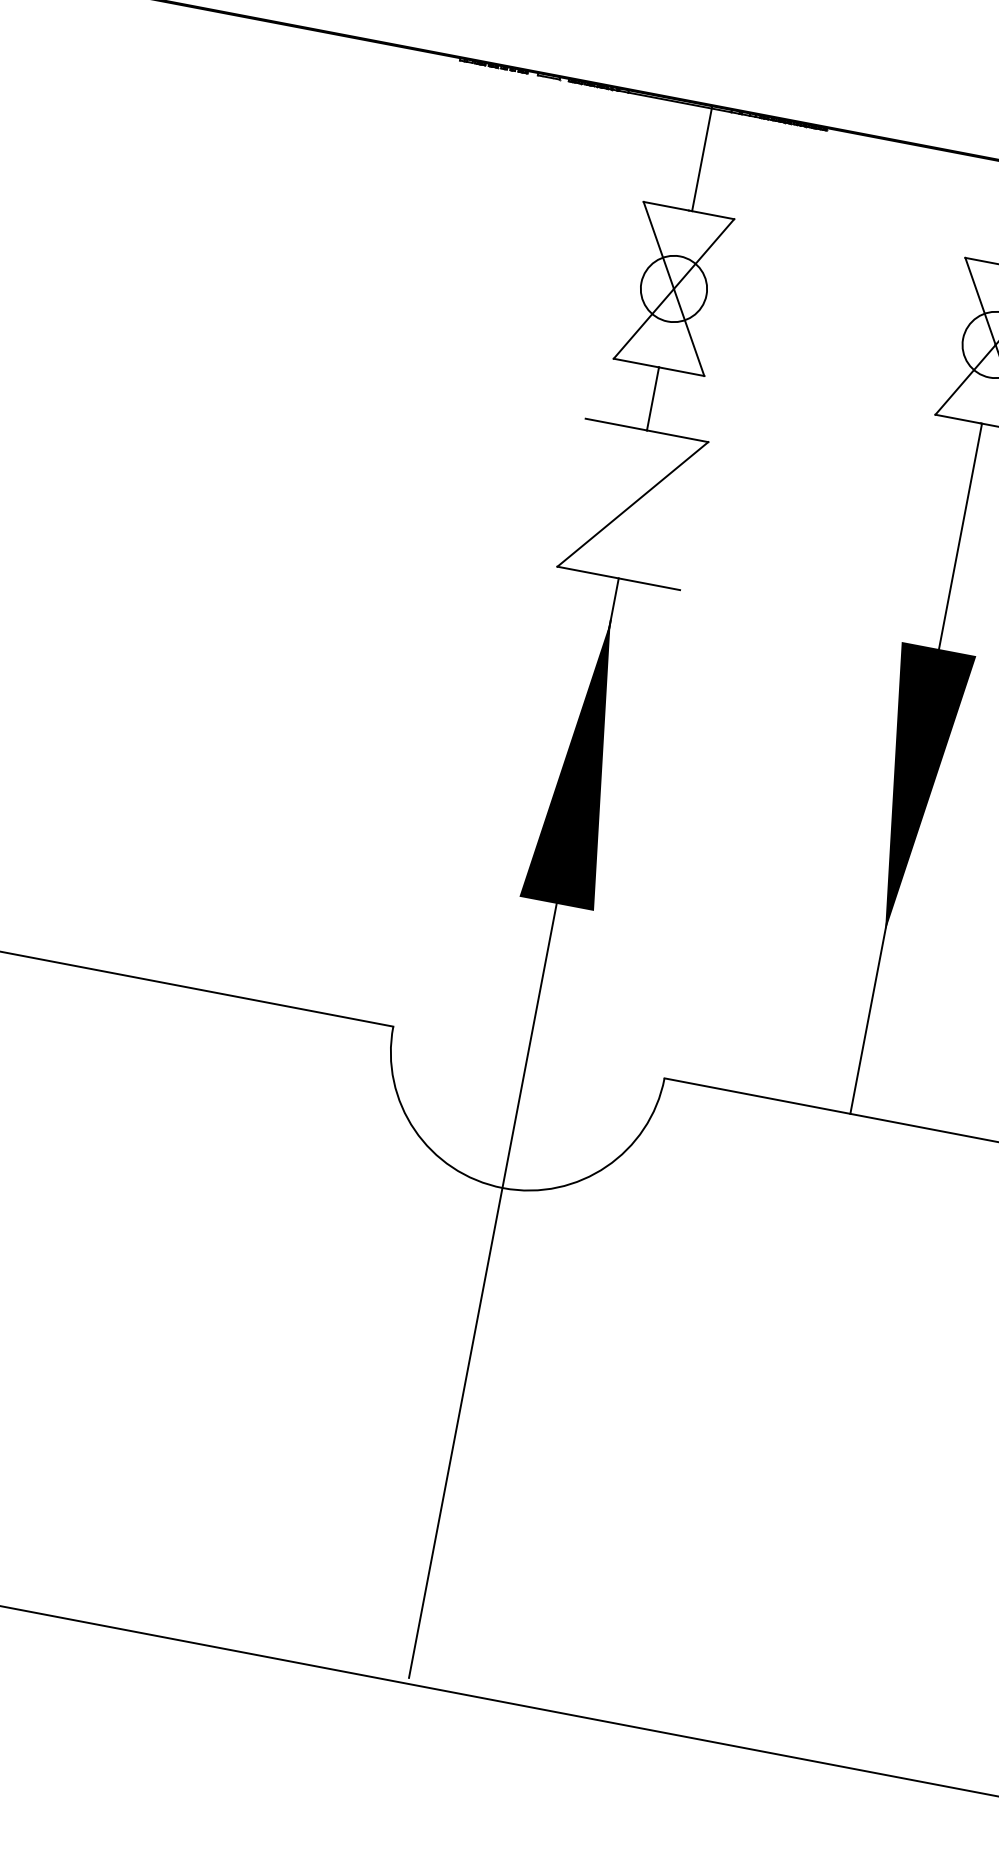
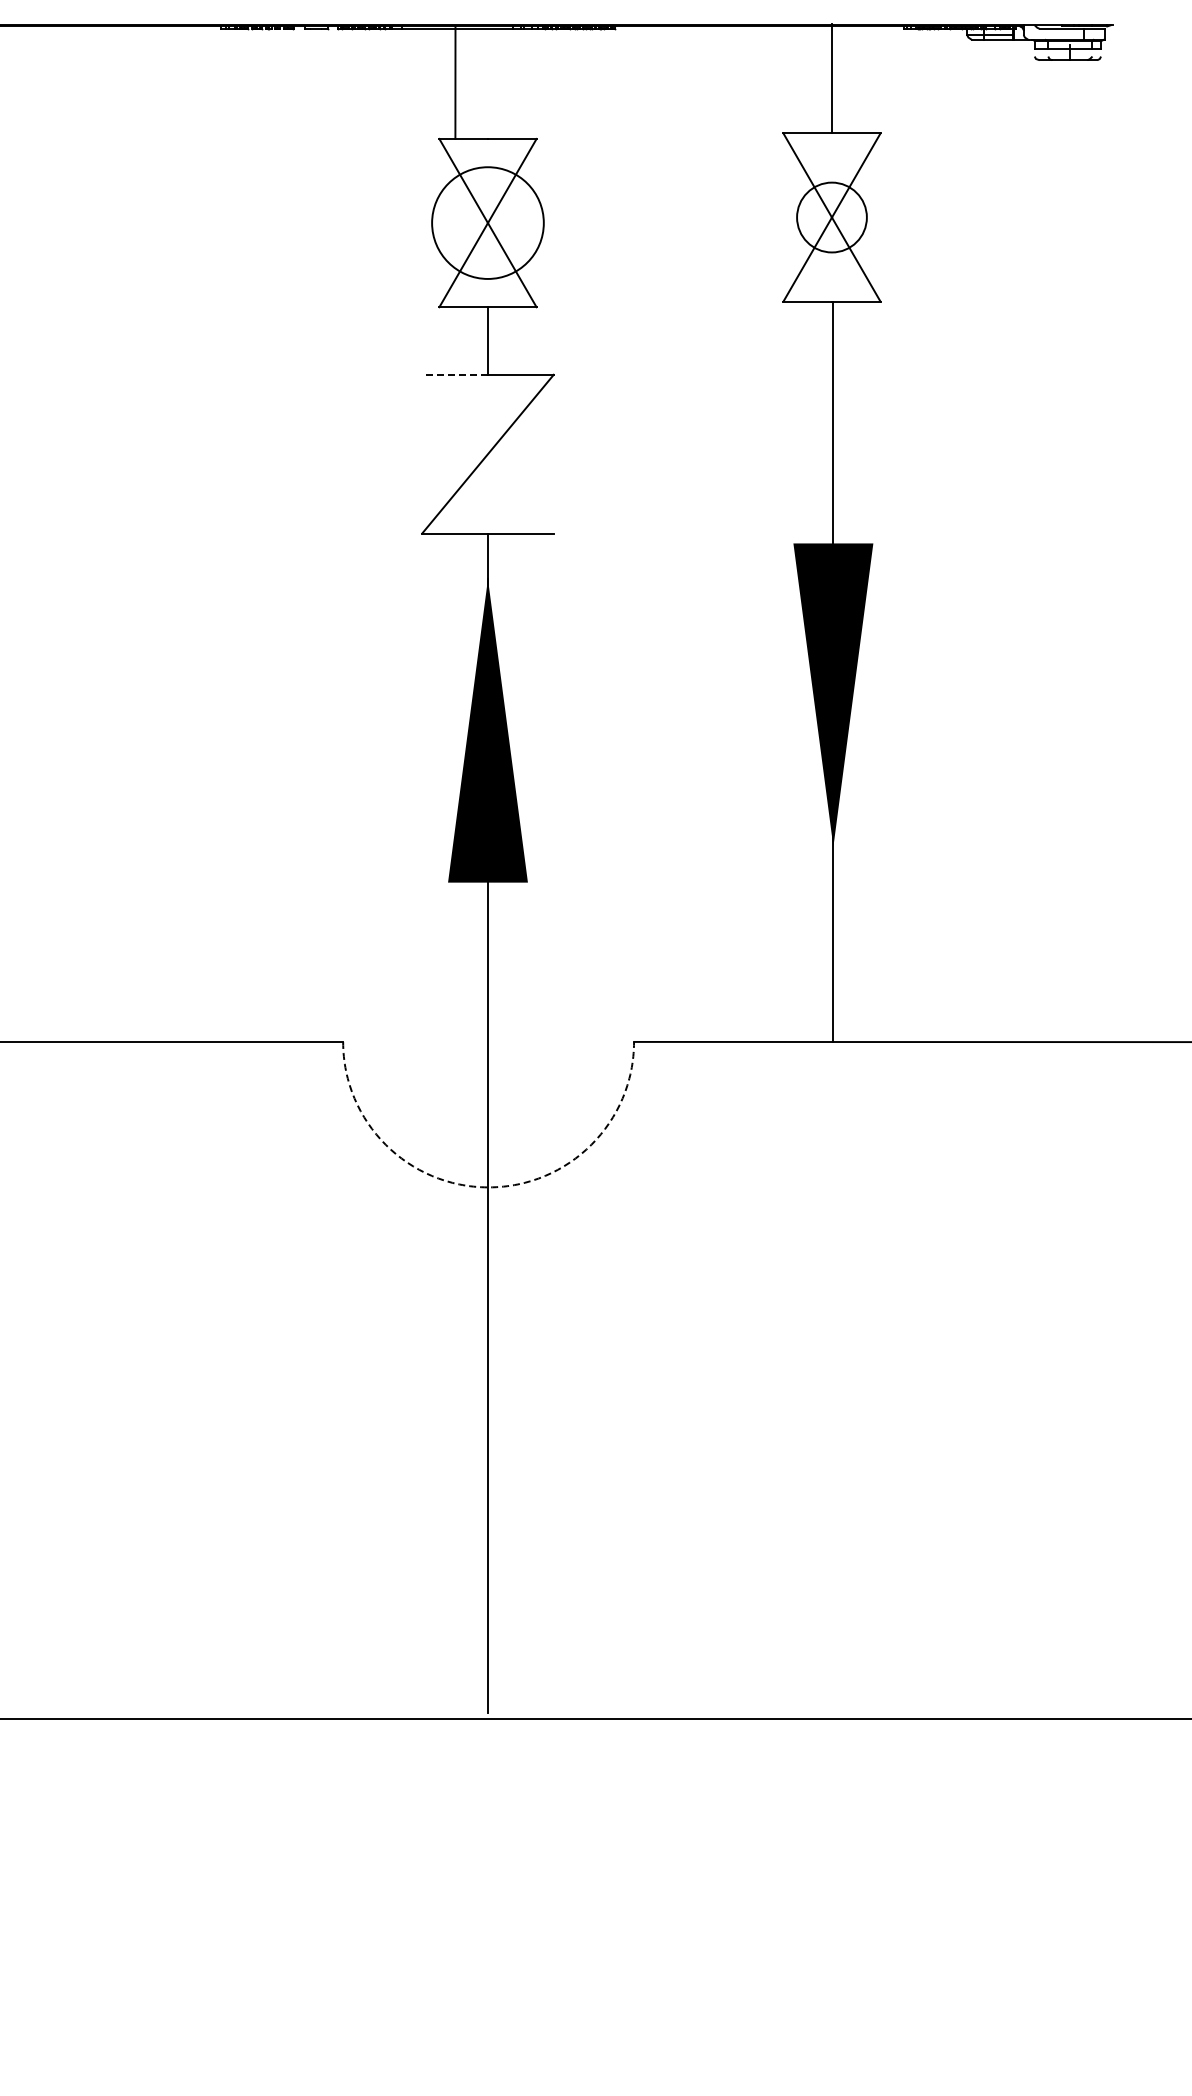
line: (702, 158) -> (455, 82), moved
circle: (673, 289) -> (487, 223), size x1.6
line: (616, 424) -> (455, 374), solid -> dashed
arc: (502, 1188) -> (488, 1187), solid -> dashed

